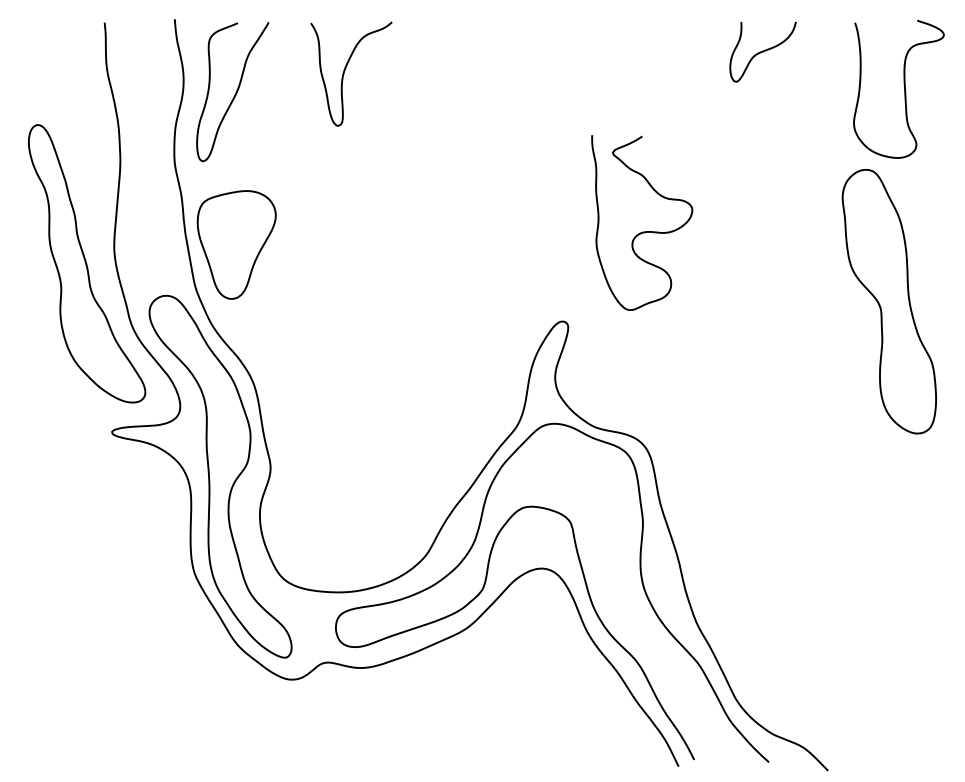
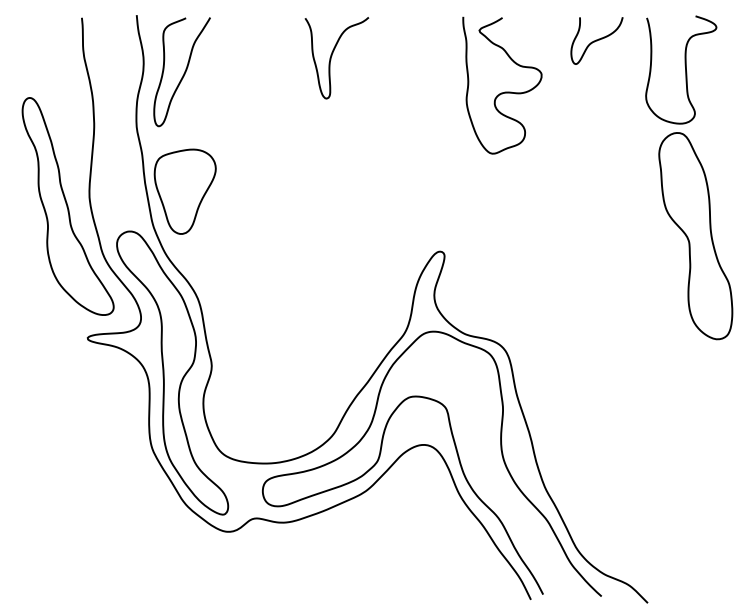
curve: (345, 72) -> (332, 56), moved
curve: (904, 88) -> (685, 69), moved
curve: (644, 230) -> (504, 91), moved

